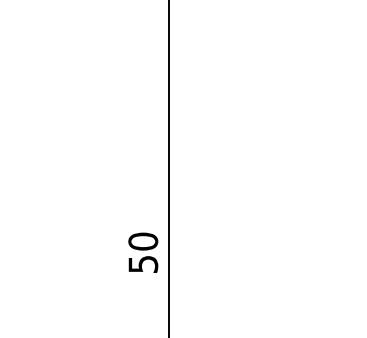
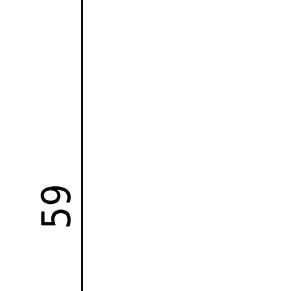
text: (143, 241) -> (55, 194), 50 -> 59

